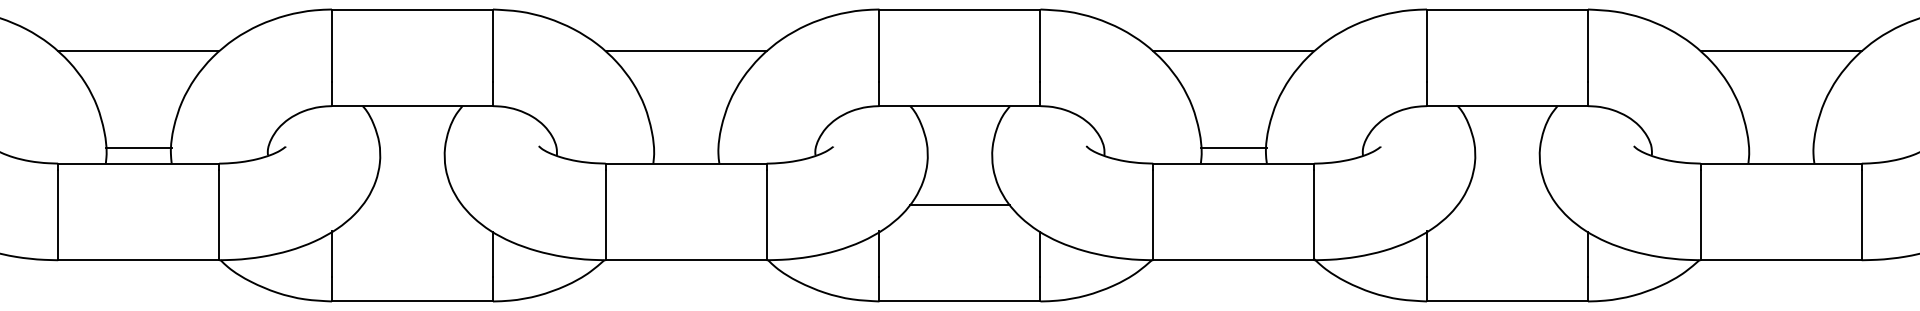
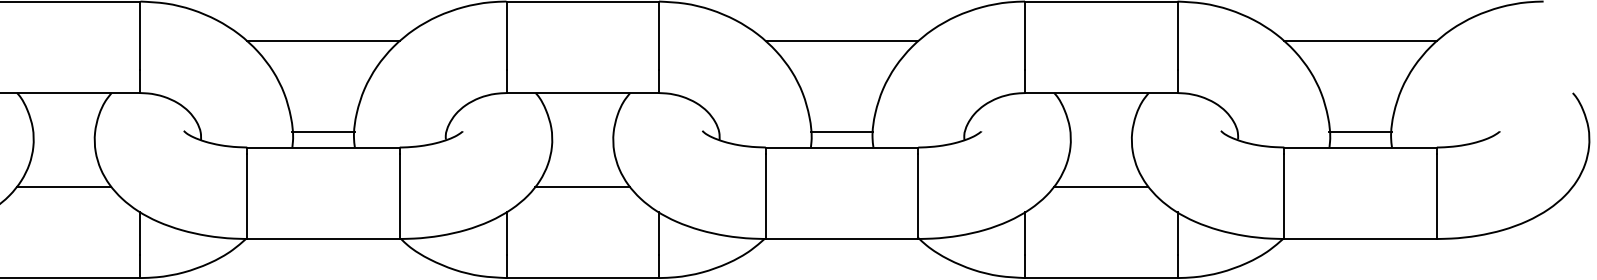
line: (686, 147) -> (323, 132), added
line: (1781, 147) -> (1360, 132), added
line: (412, 204) -> (64, 186), added
line: (1507, 204) -> (1101, 186), added

